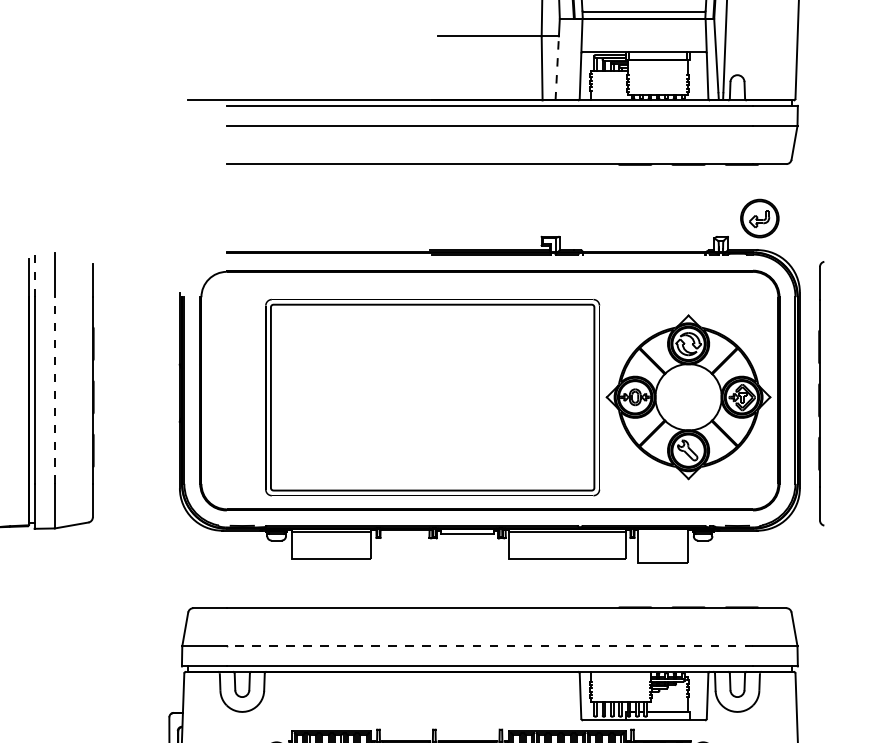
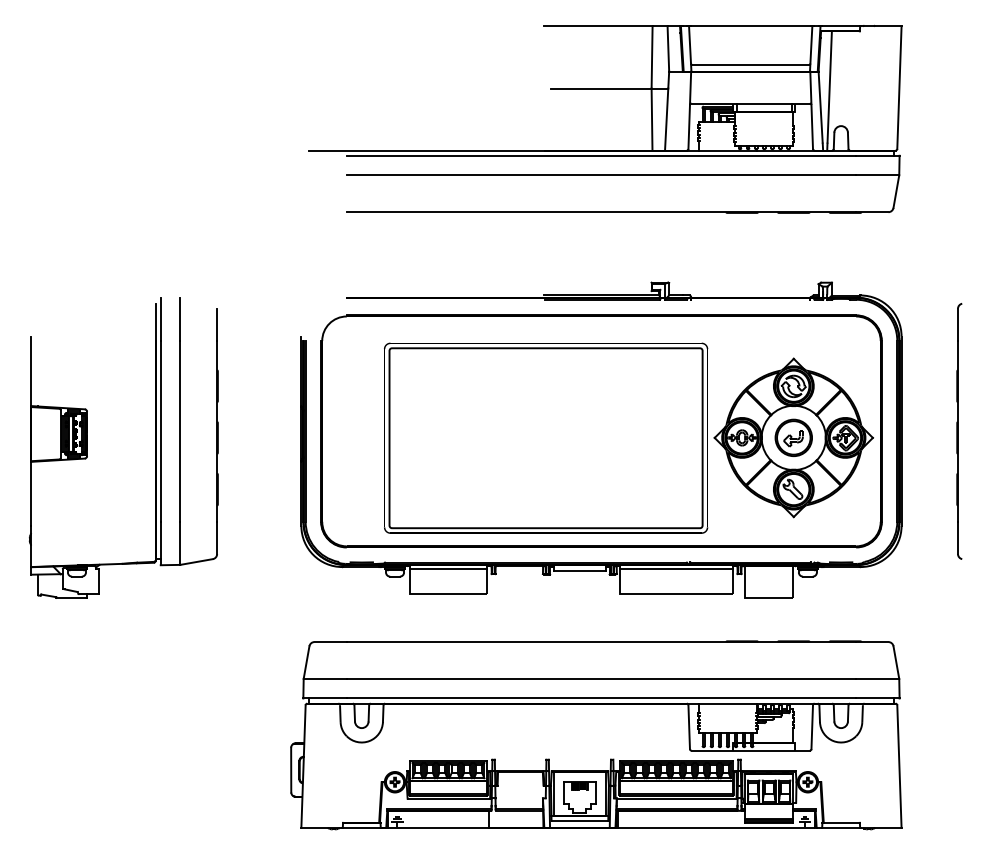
line: (557, 68) -> (666, 119), dashed -> solid
part: (759, 218) -> (793, 437), moved
line: (34, 274) -> (160, 319), dashed -> solid
line: (55, 389) -> (180, 430), dashed -> solid
part: (821, 393) -> (959, 431), moved
line: (489, 645) -> (601, 678), dashed -> solid

